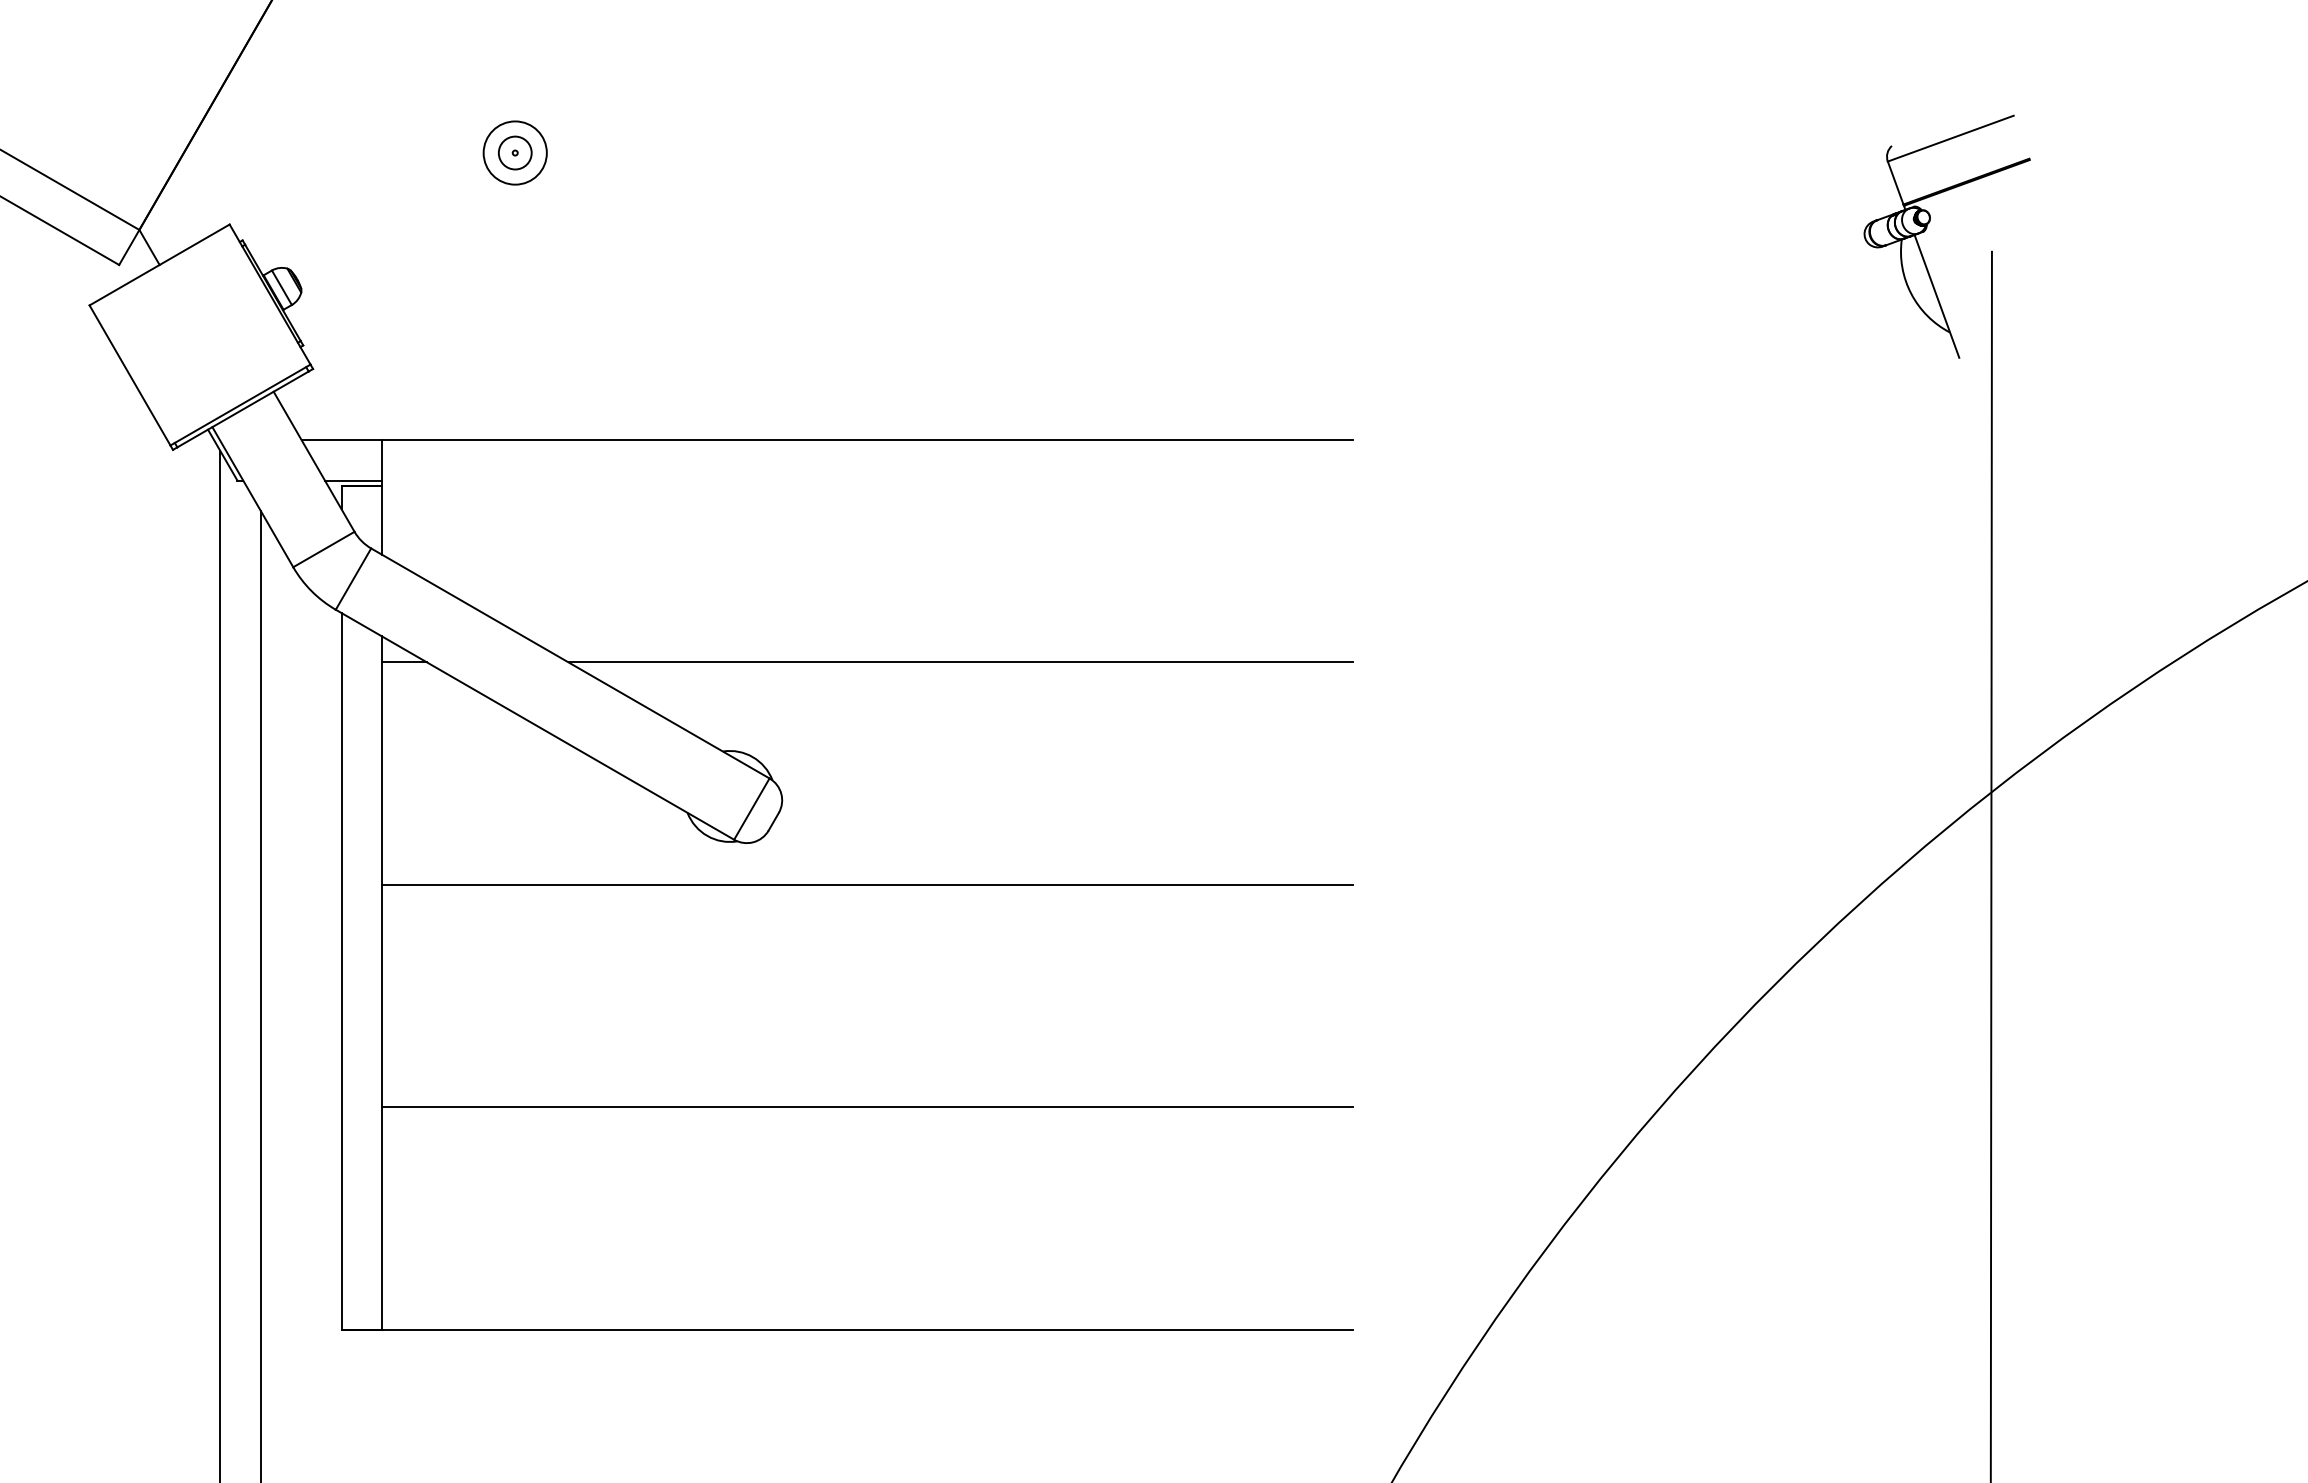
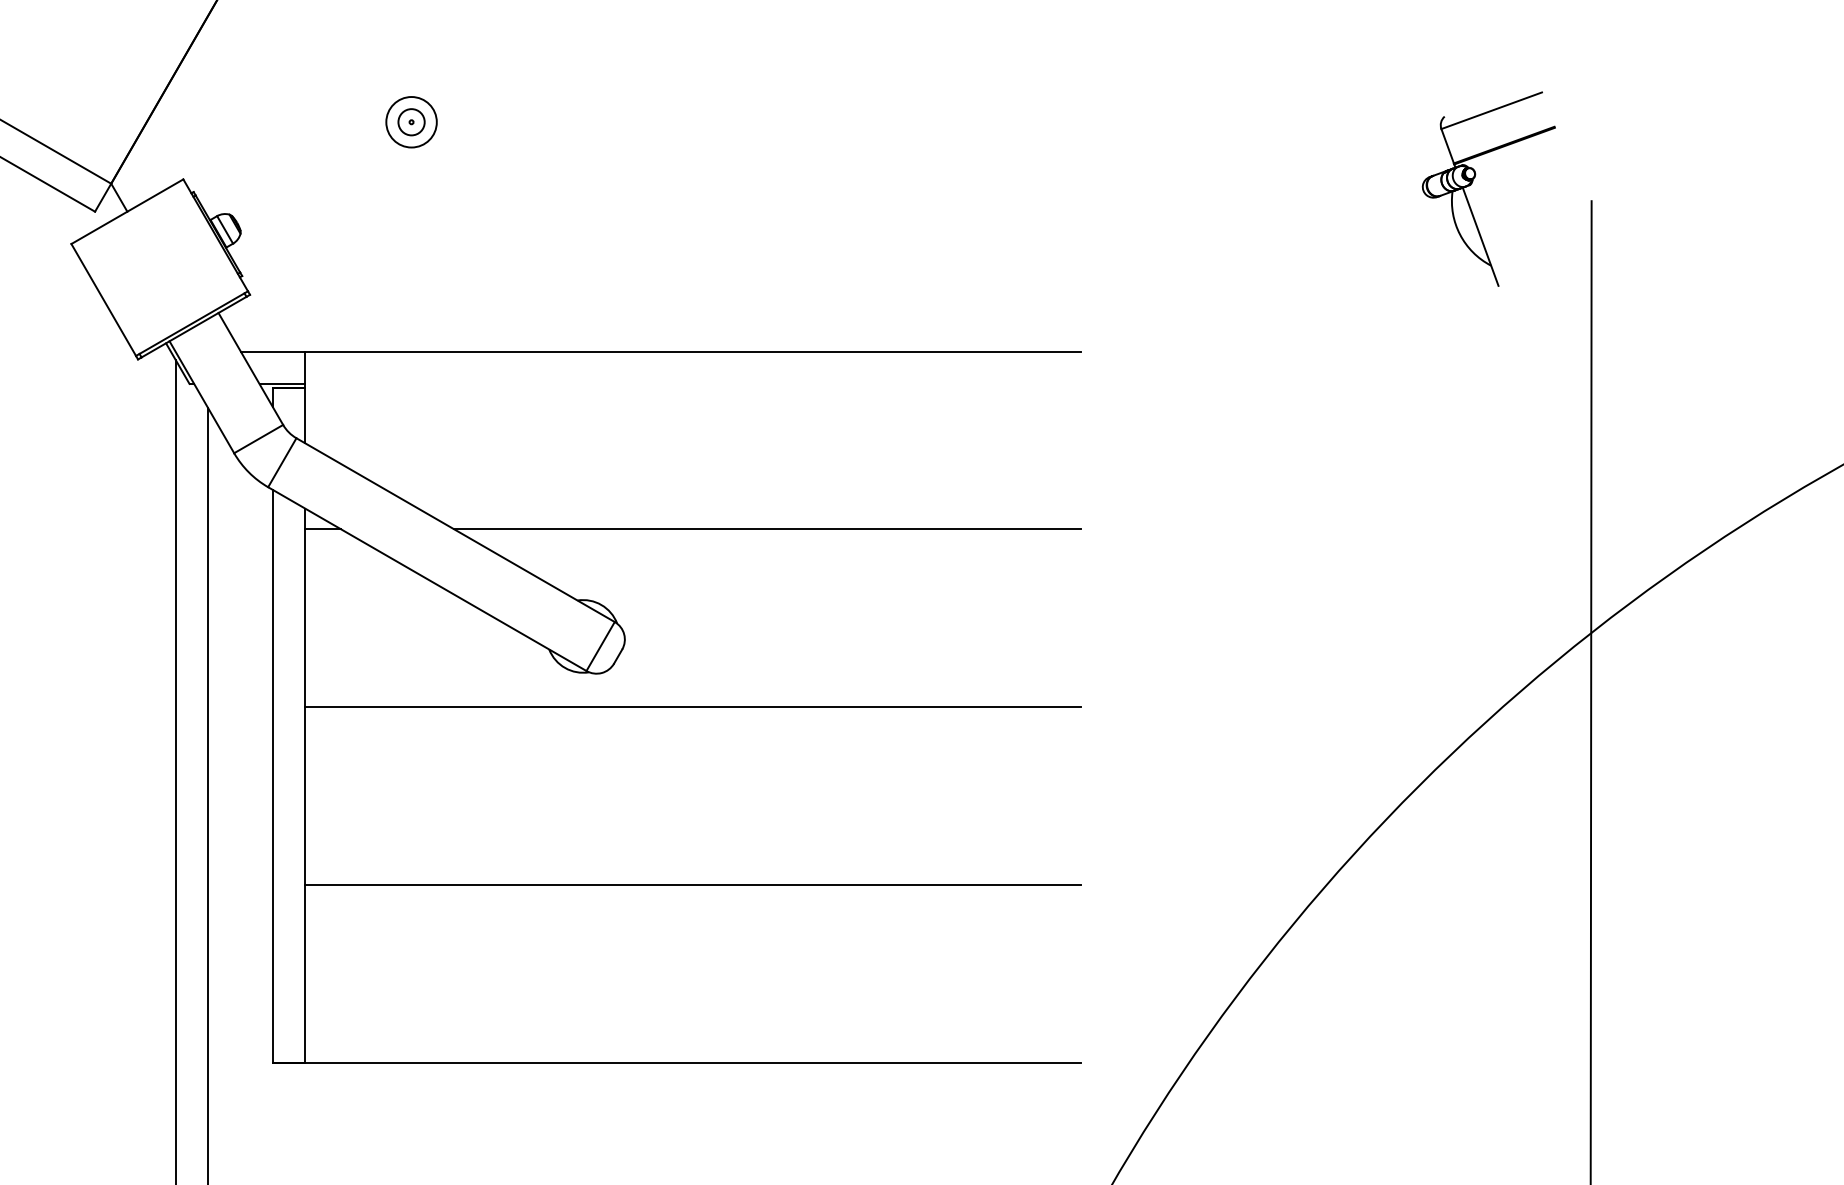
part: (1927, 227) -> (1473, 181), moved

